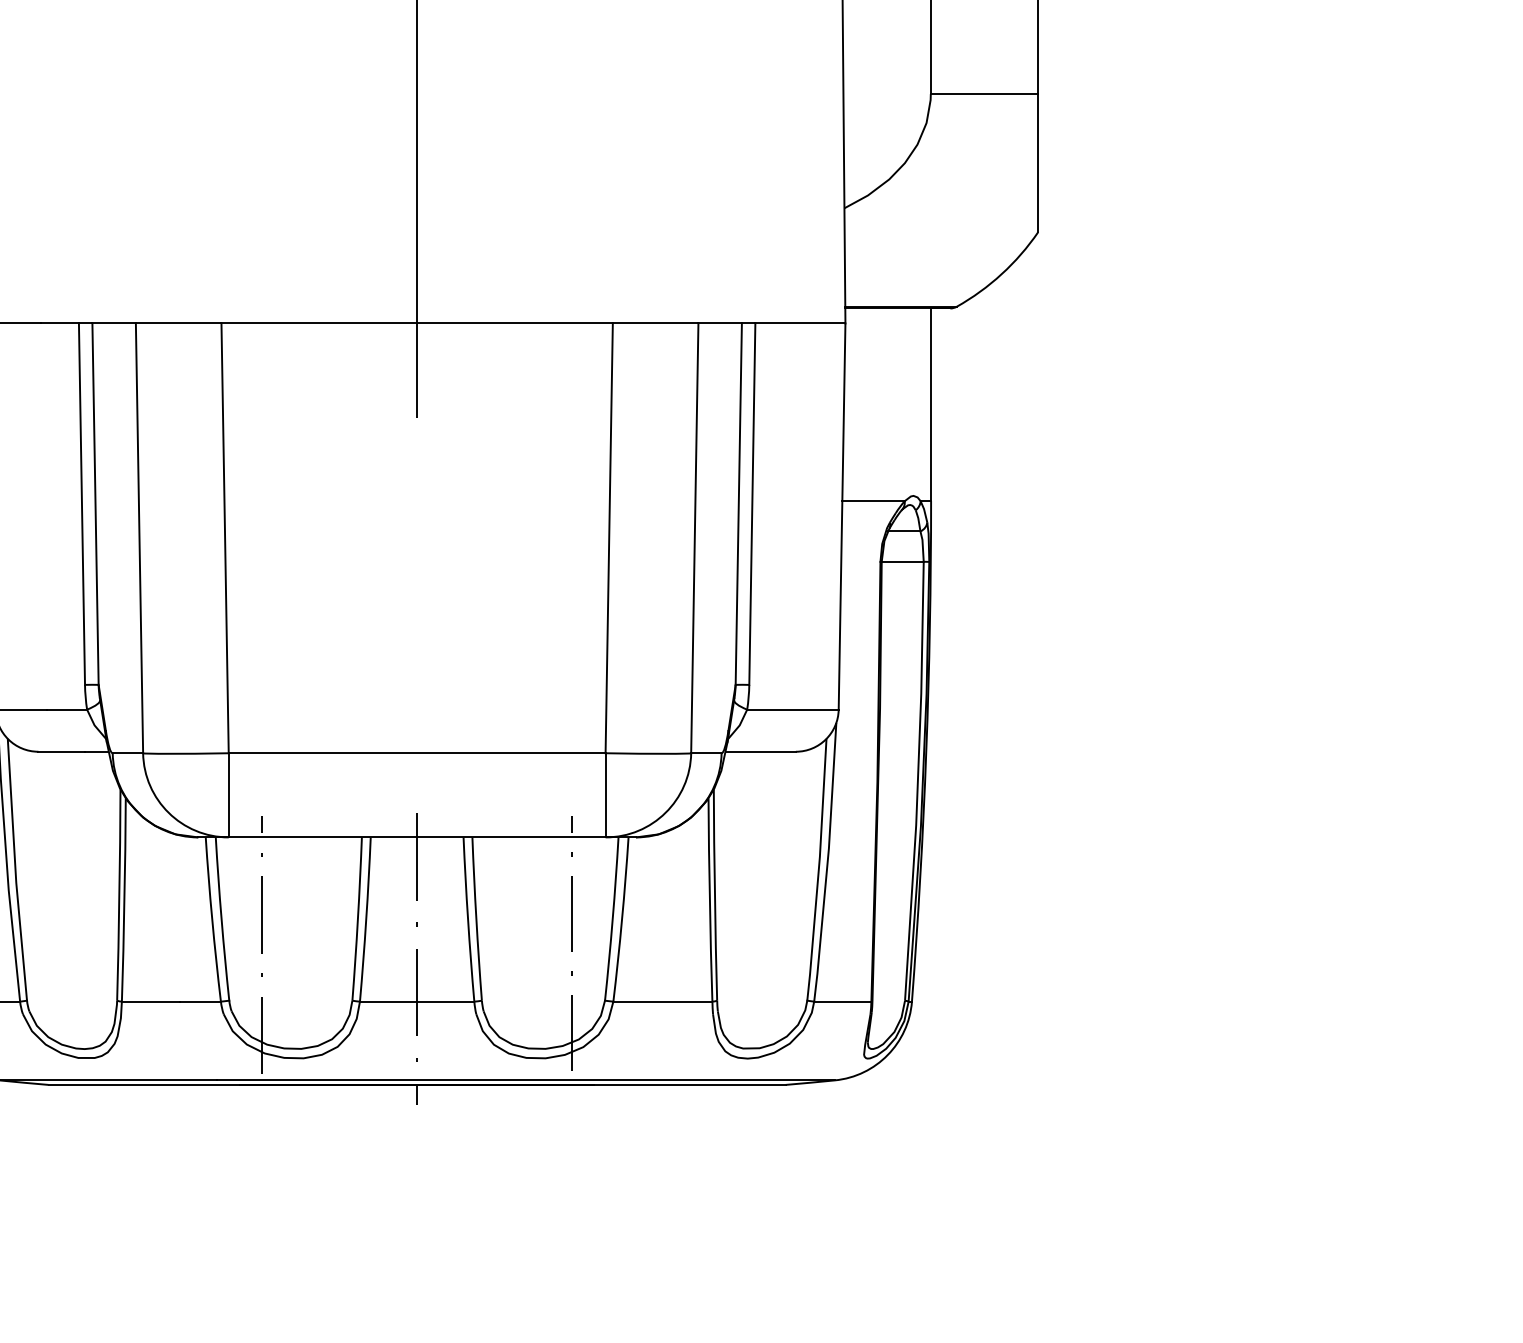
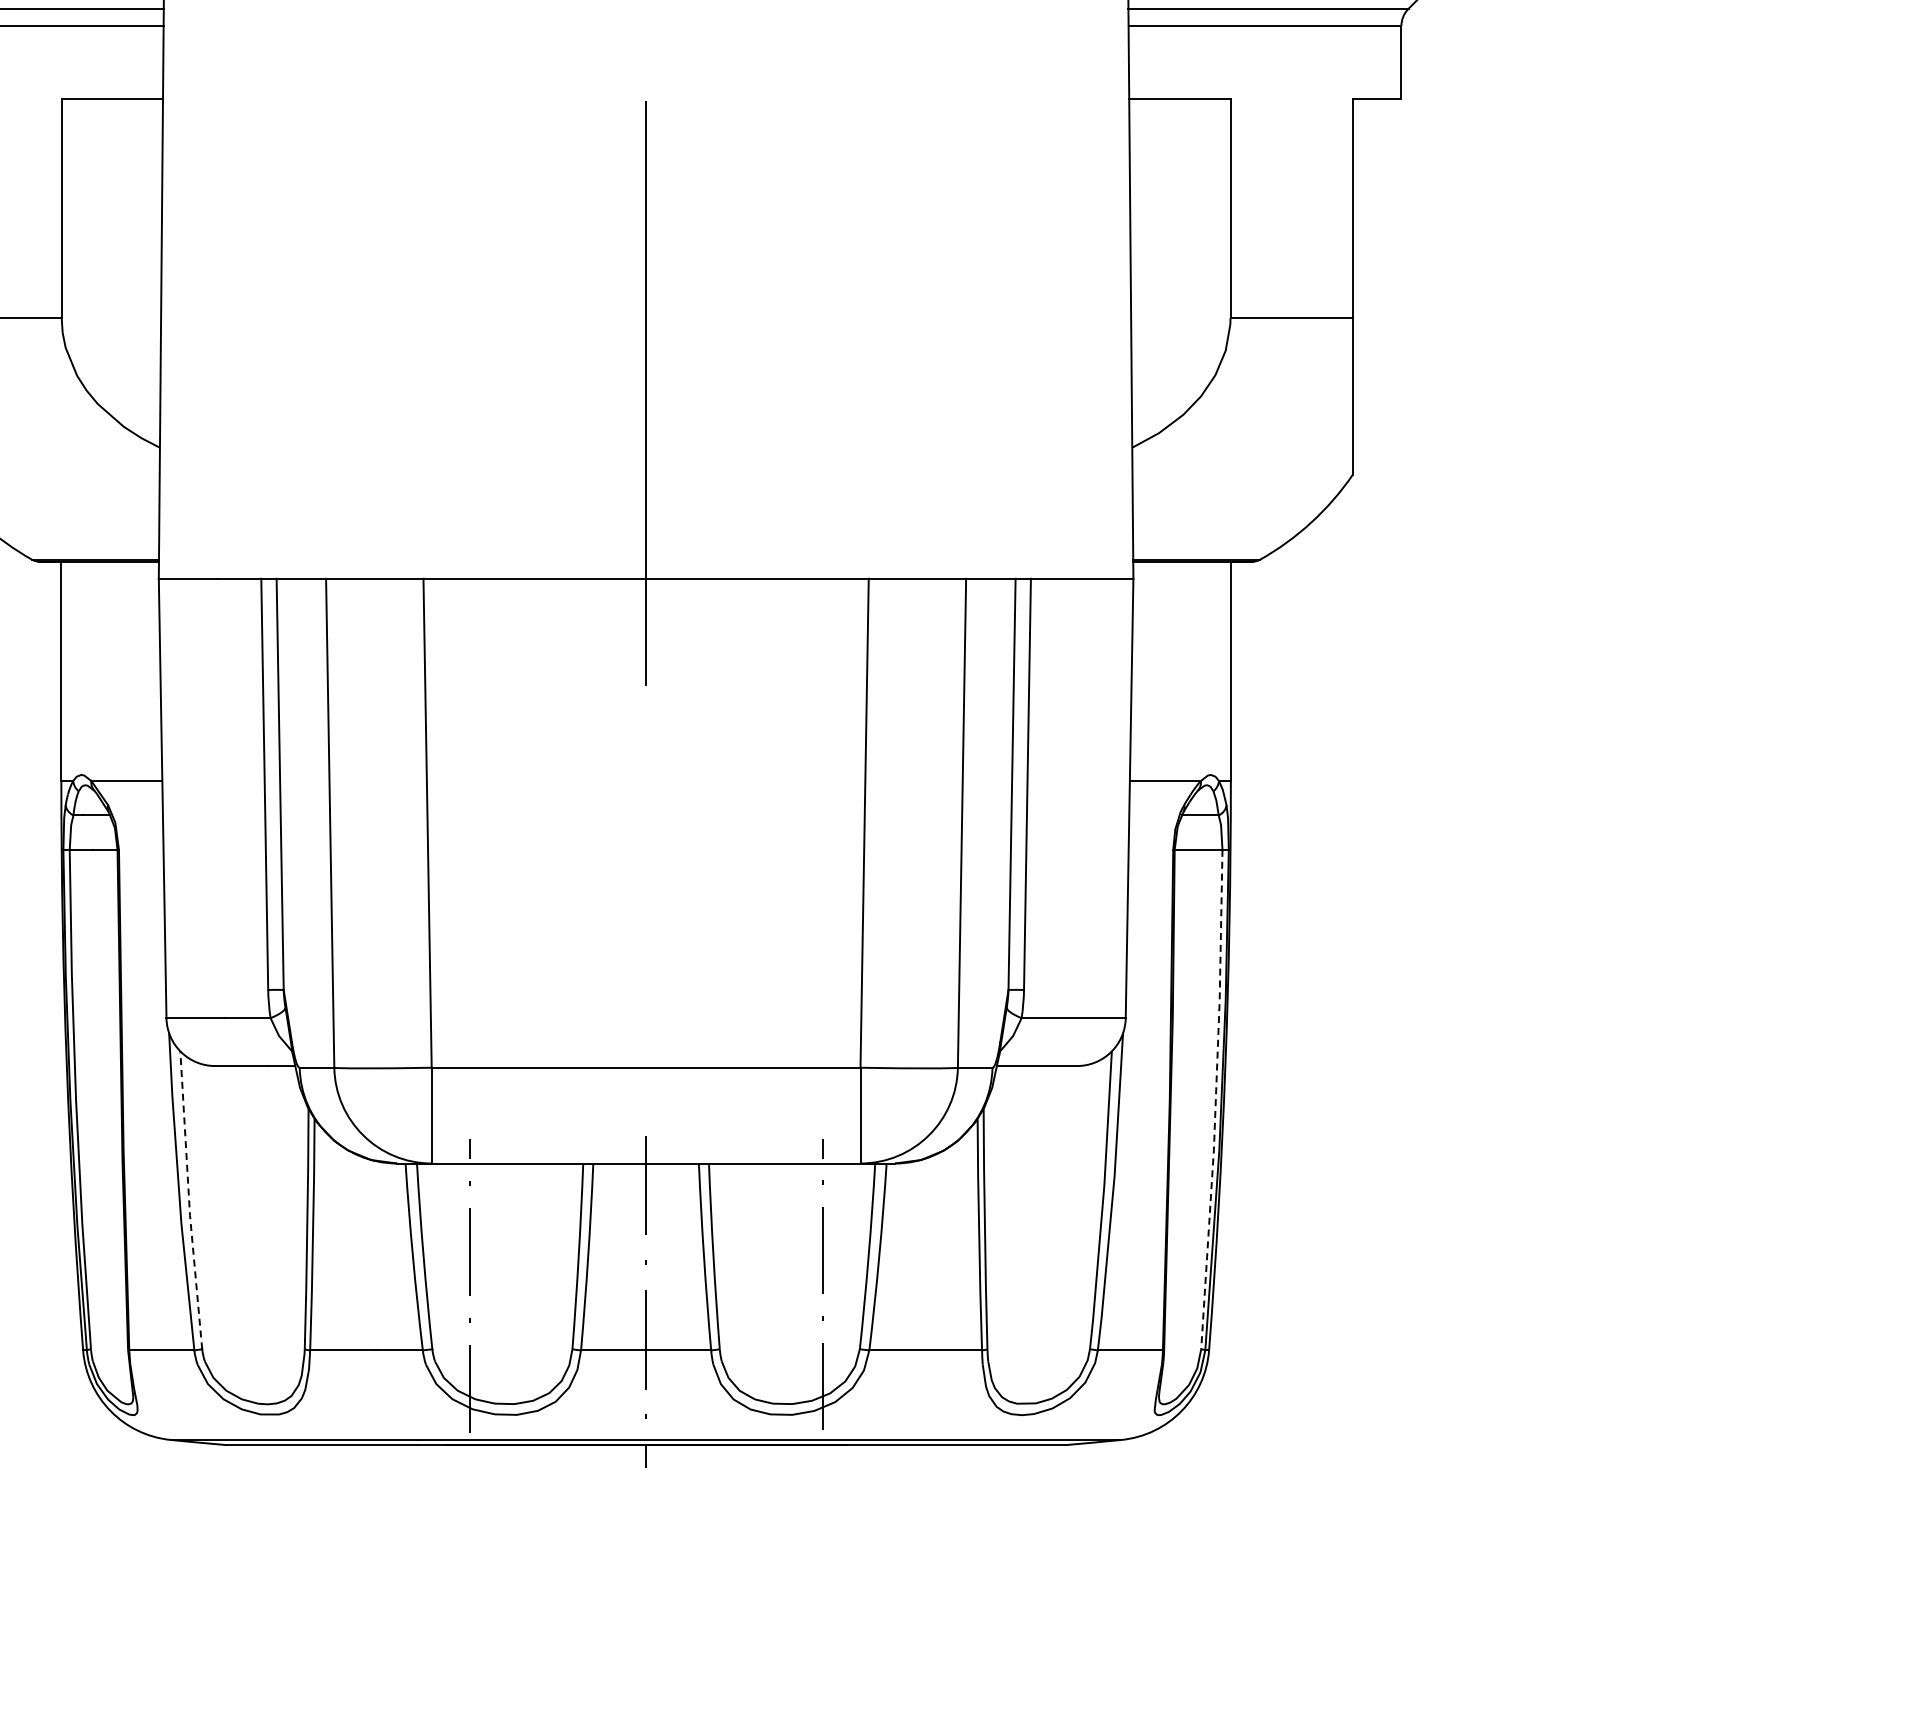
line: (917, 781) -> (1215, 1099), solid -> dashed
line: (15, 869) -> (189, 1200), solid -> dashed

